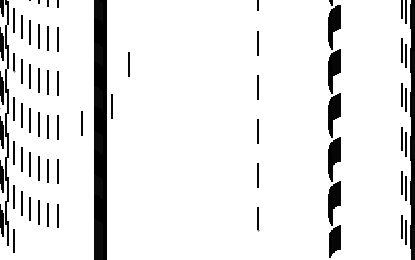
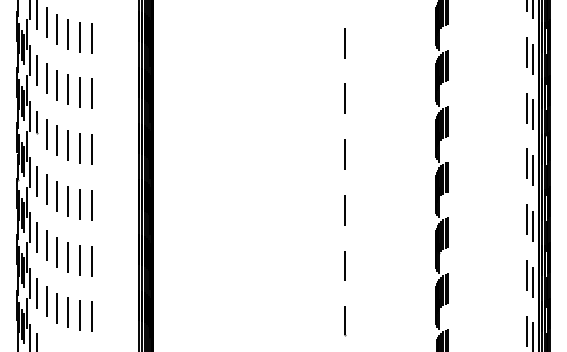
line: (128, 64) -> (181, 125), removed
line: (111, 106) -> (160, 178), removed
line: (80, 123) -> (121, 200), removed

